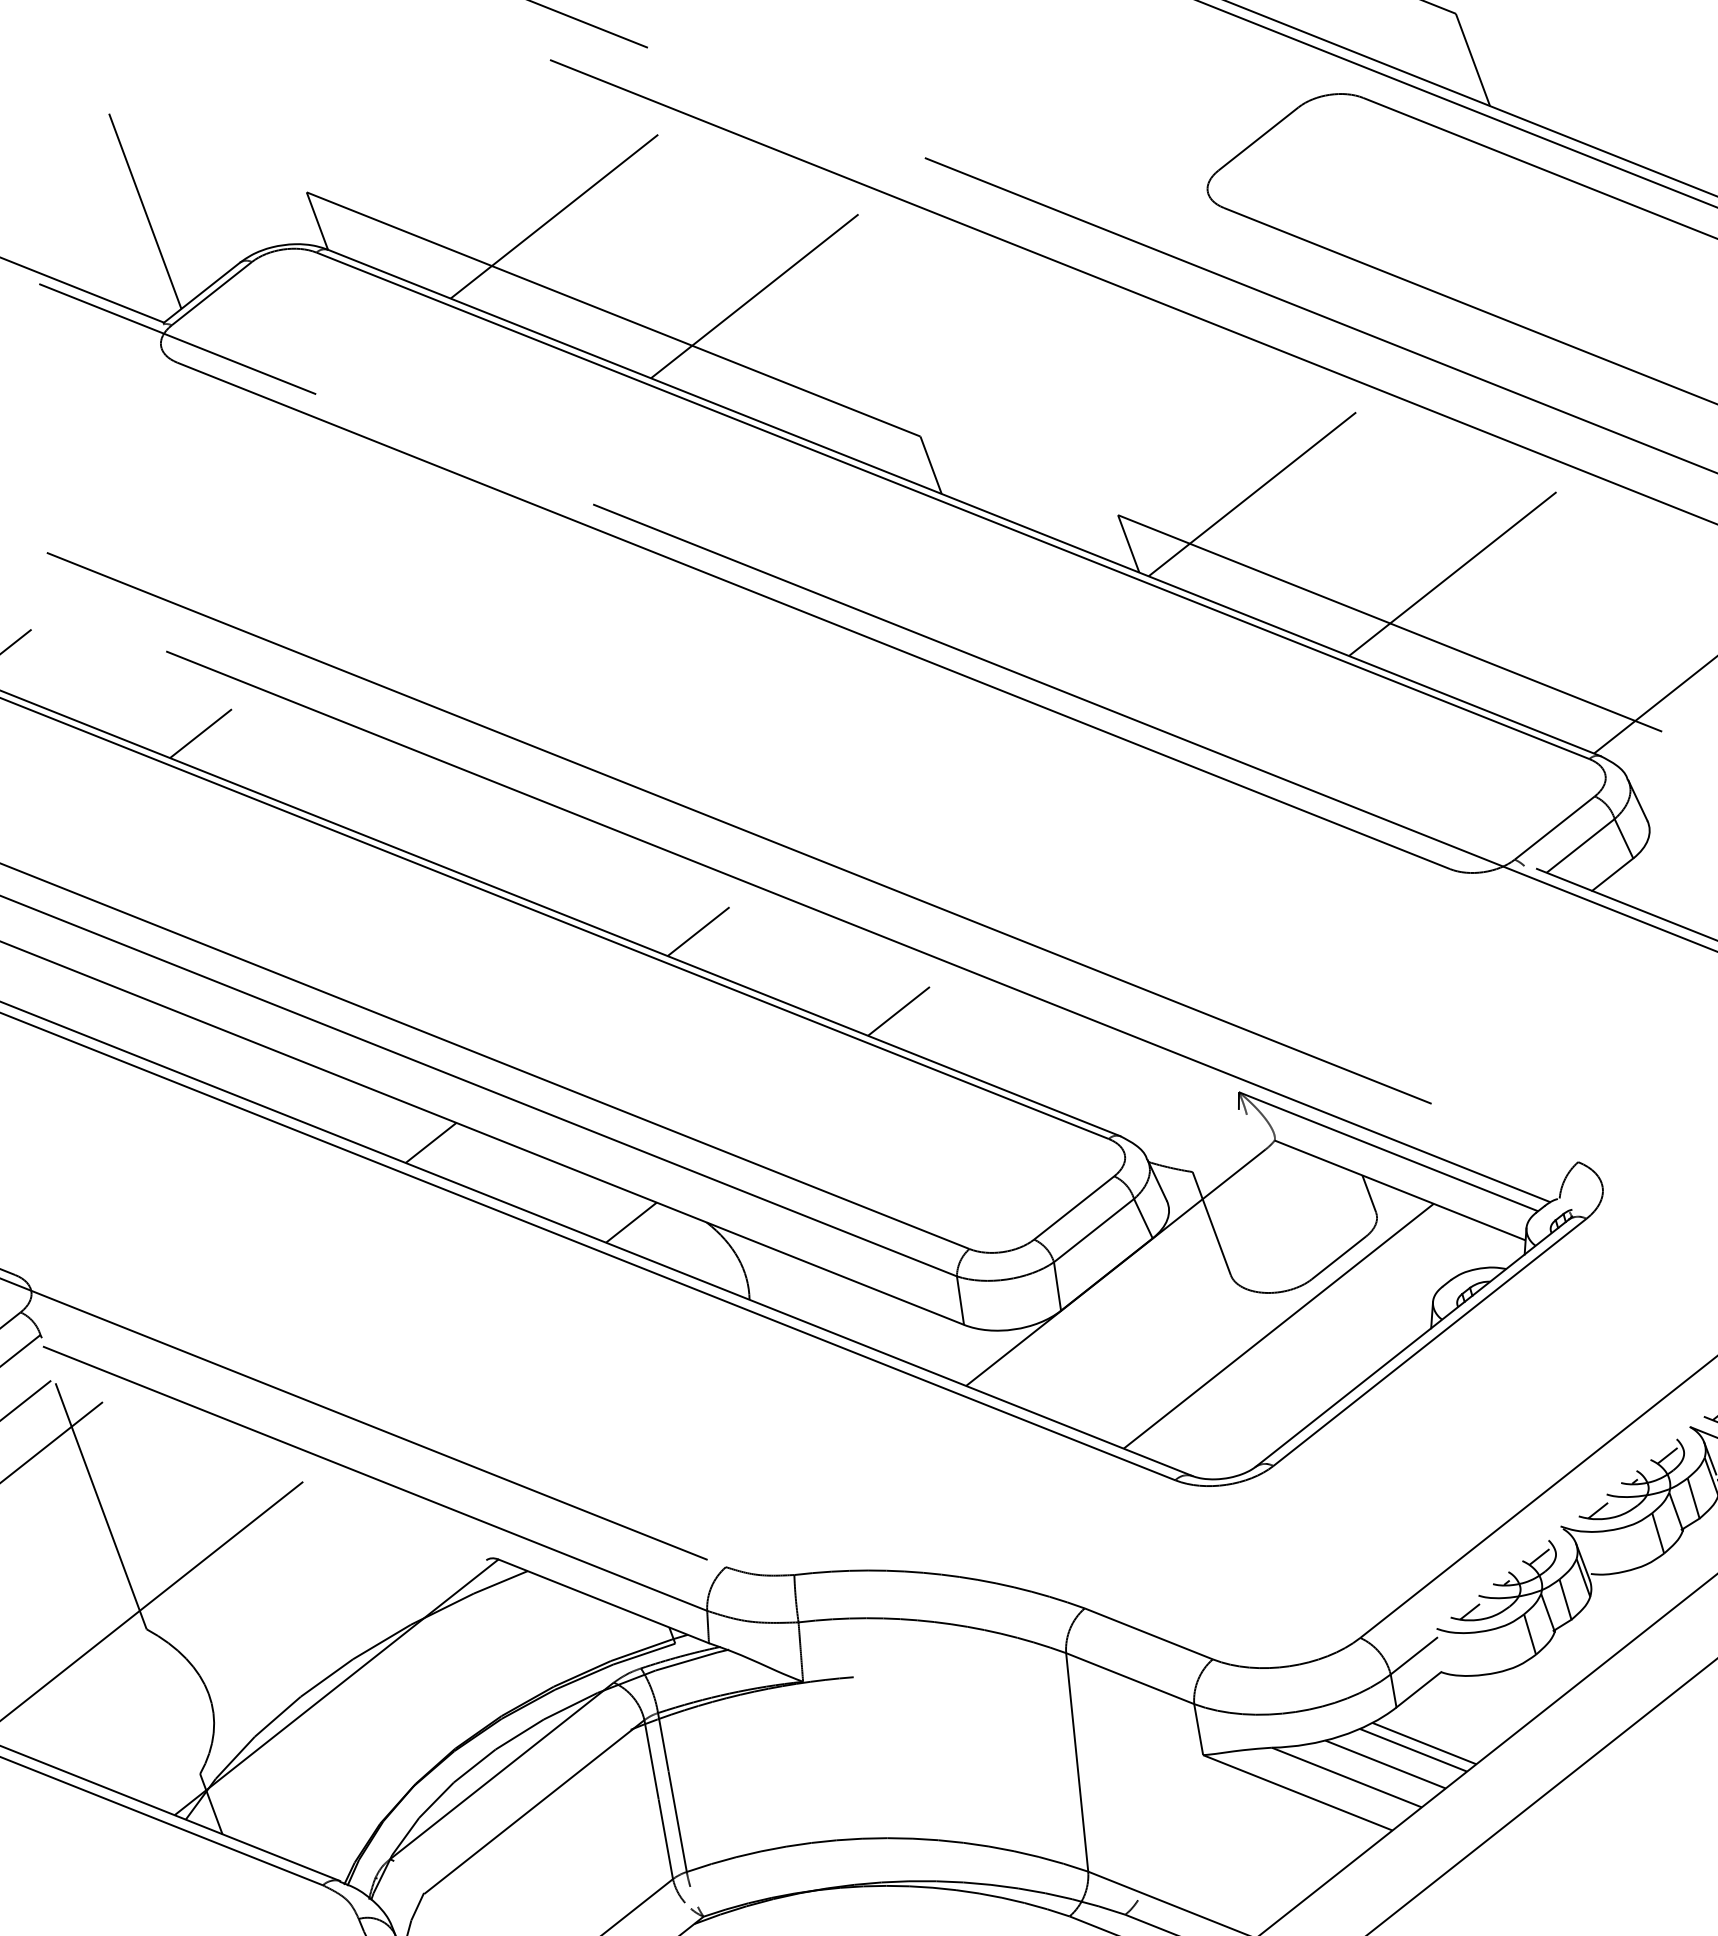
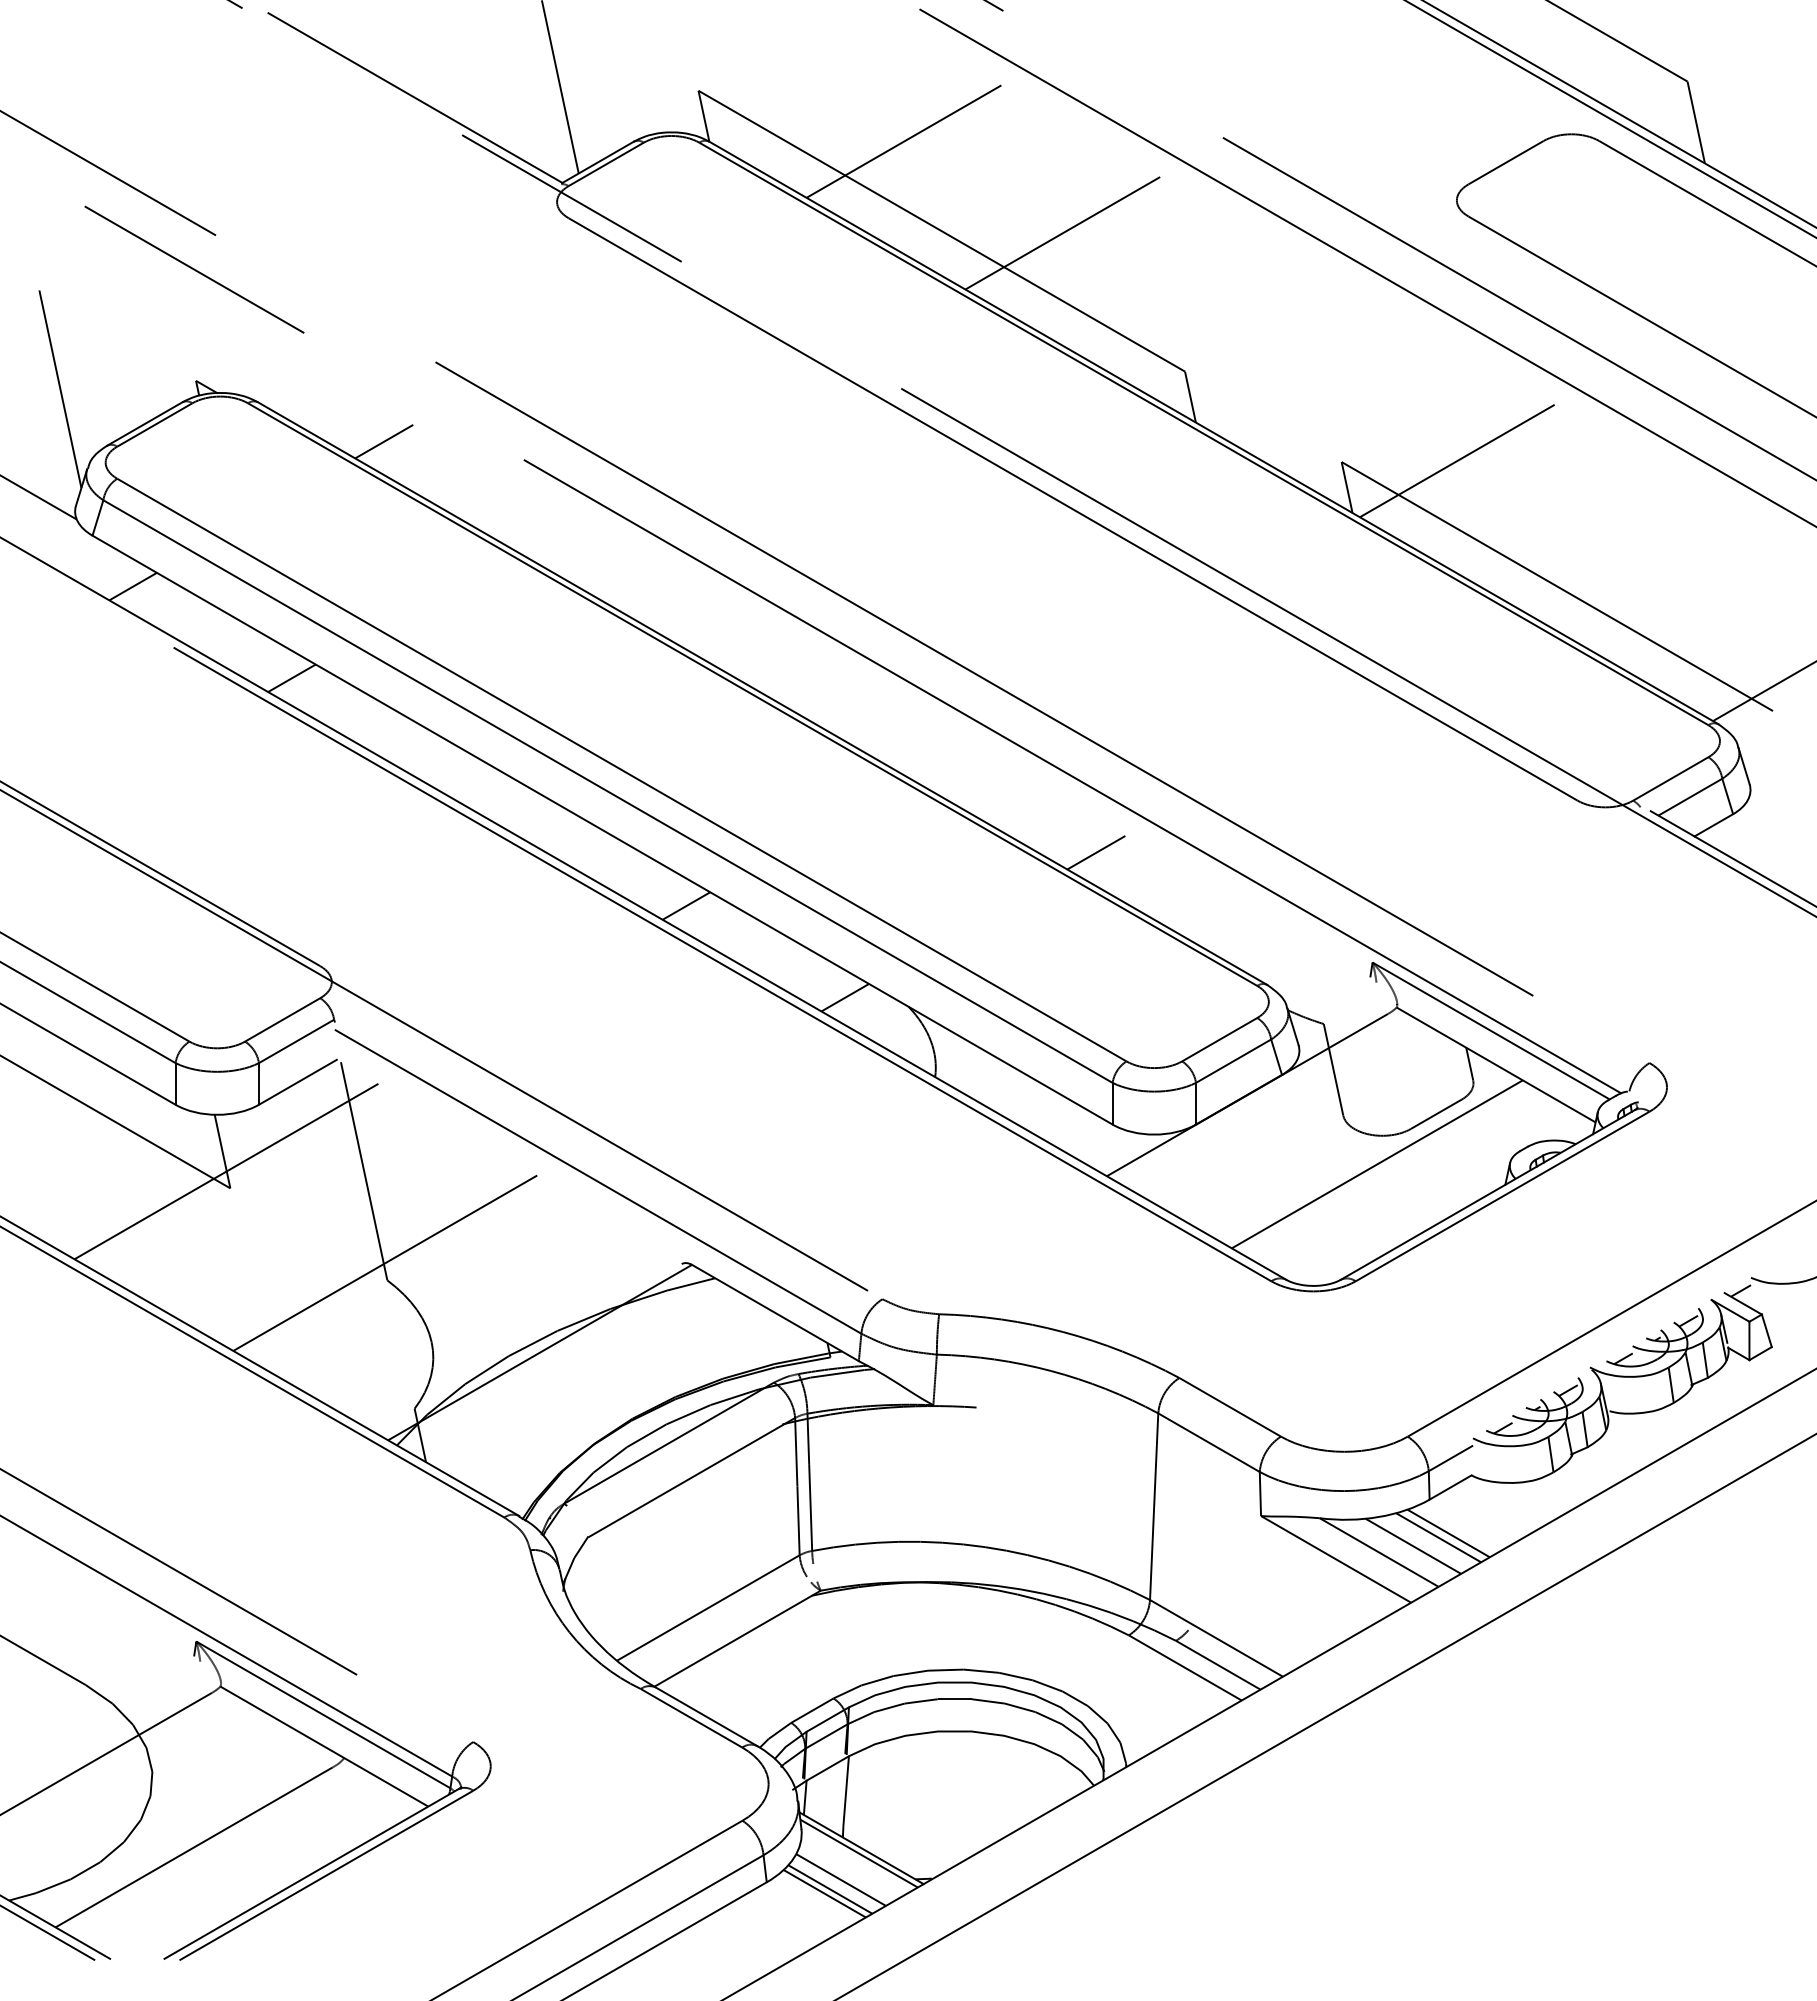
line: (1452, 573) -> (1615, 552), removed
line: (201, 733) -> (543, 533), removed
line: (698, 931) -> (937, 760), removed

